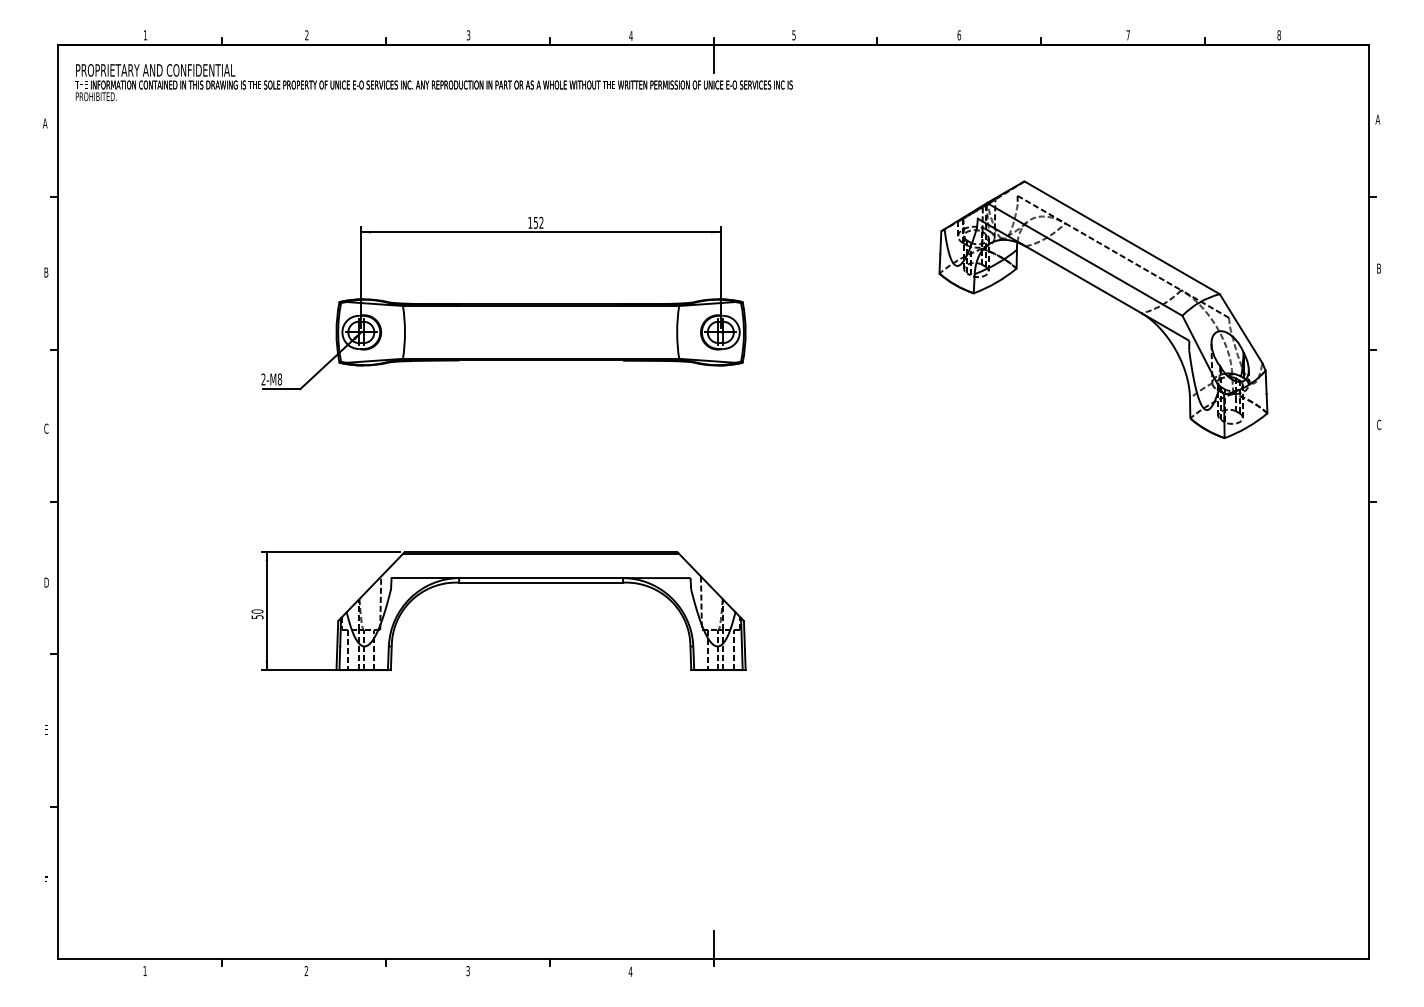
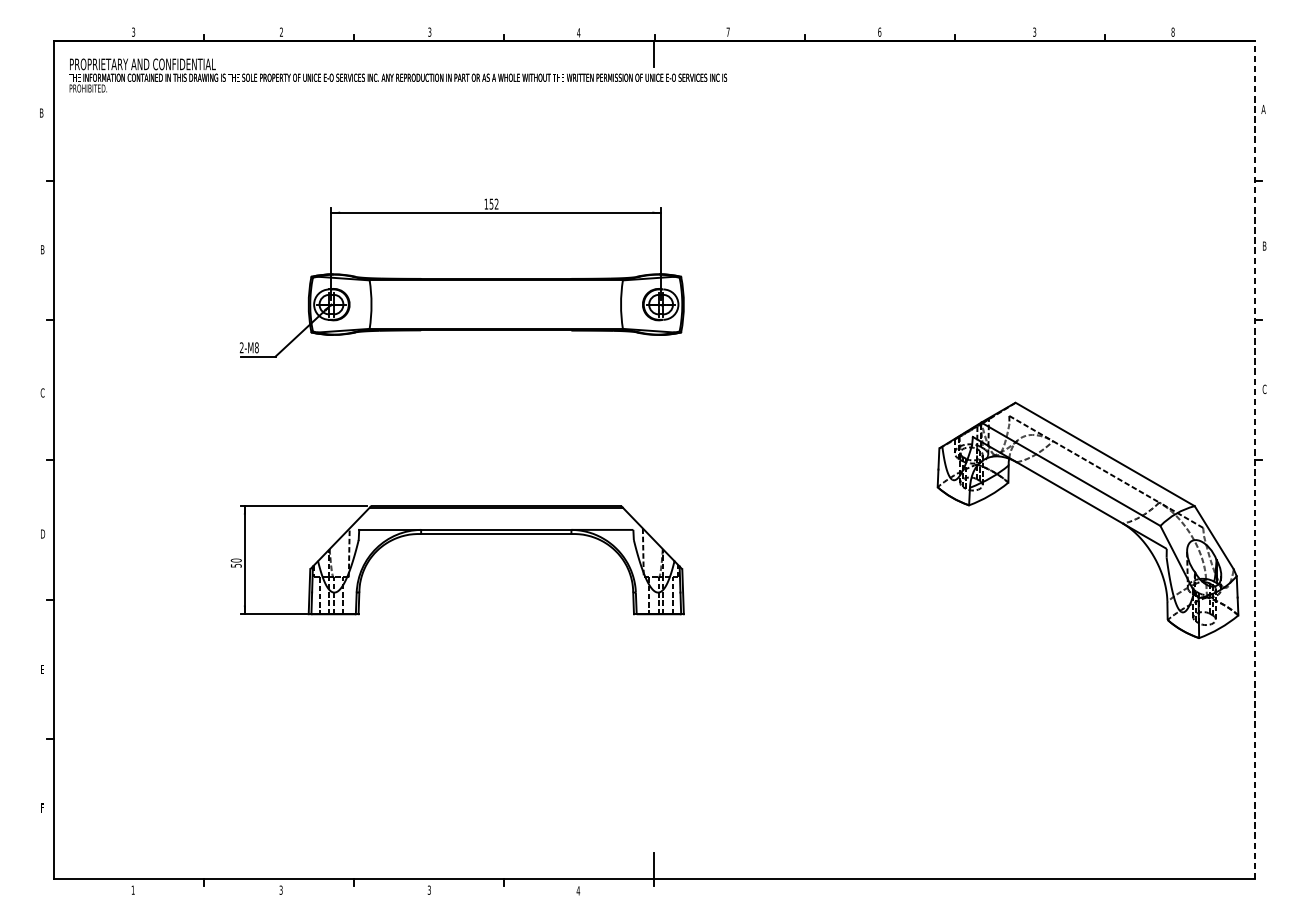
text: (145, 35) -> (133, 32), 1 -> 3
text: (793, 35) -> (727, 32), 5 -> 7
text: (1127, 35) -> (1033, 32), 7 -> 3
text: (44, 123) -> (40, 113), A -> B
part: (1110, 296) -> (1094, 508), moved
line: (1368, 501) -> (1254, 459), solid -> dashed
text: (306, 971) -> (281, 890), 2 -> 3

